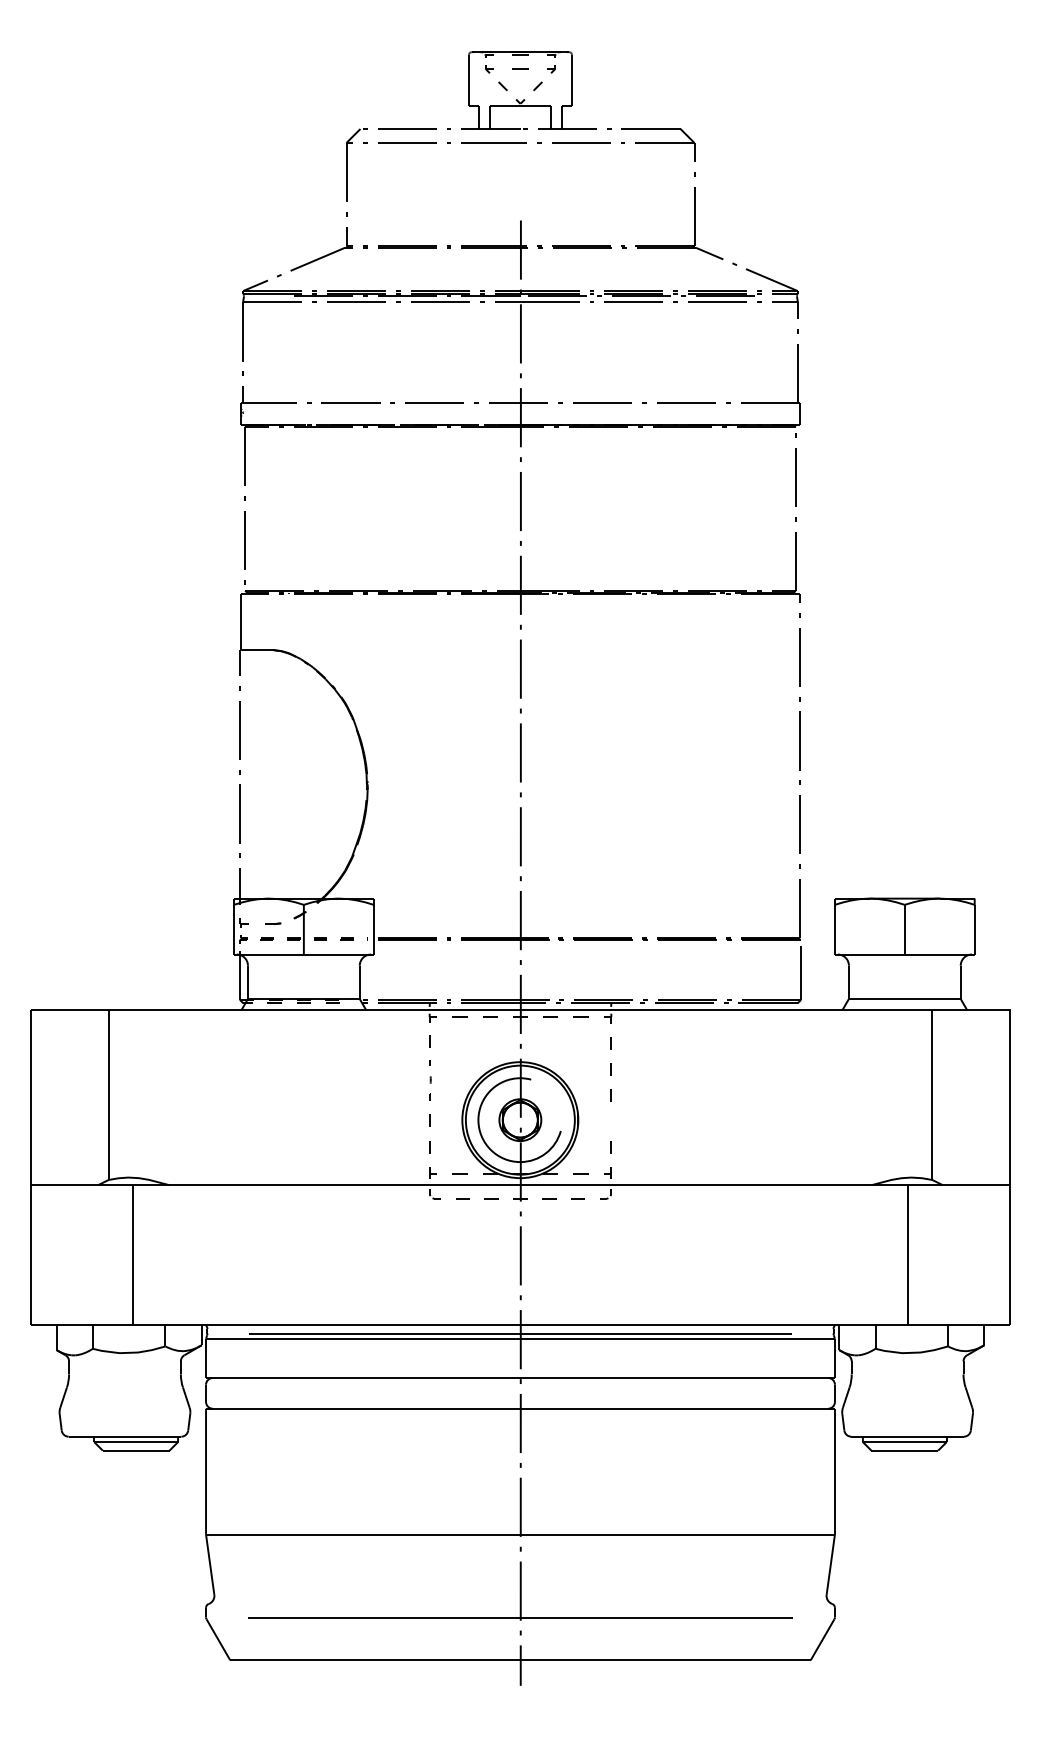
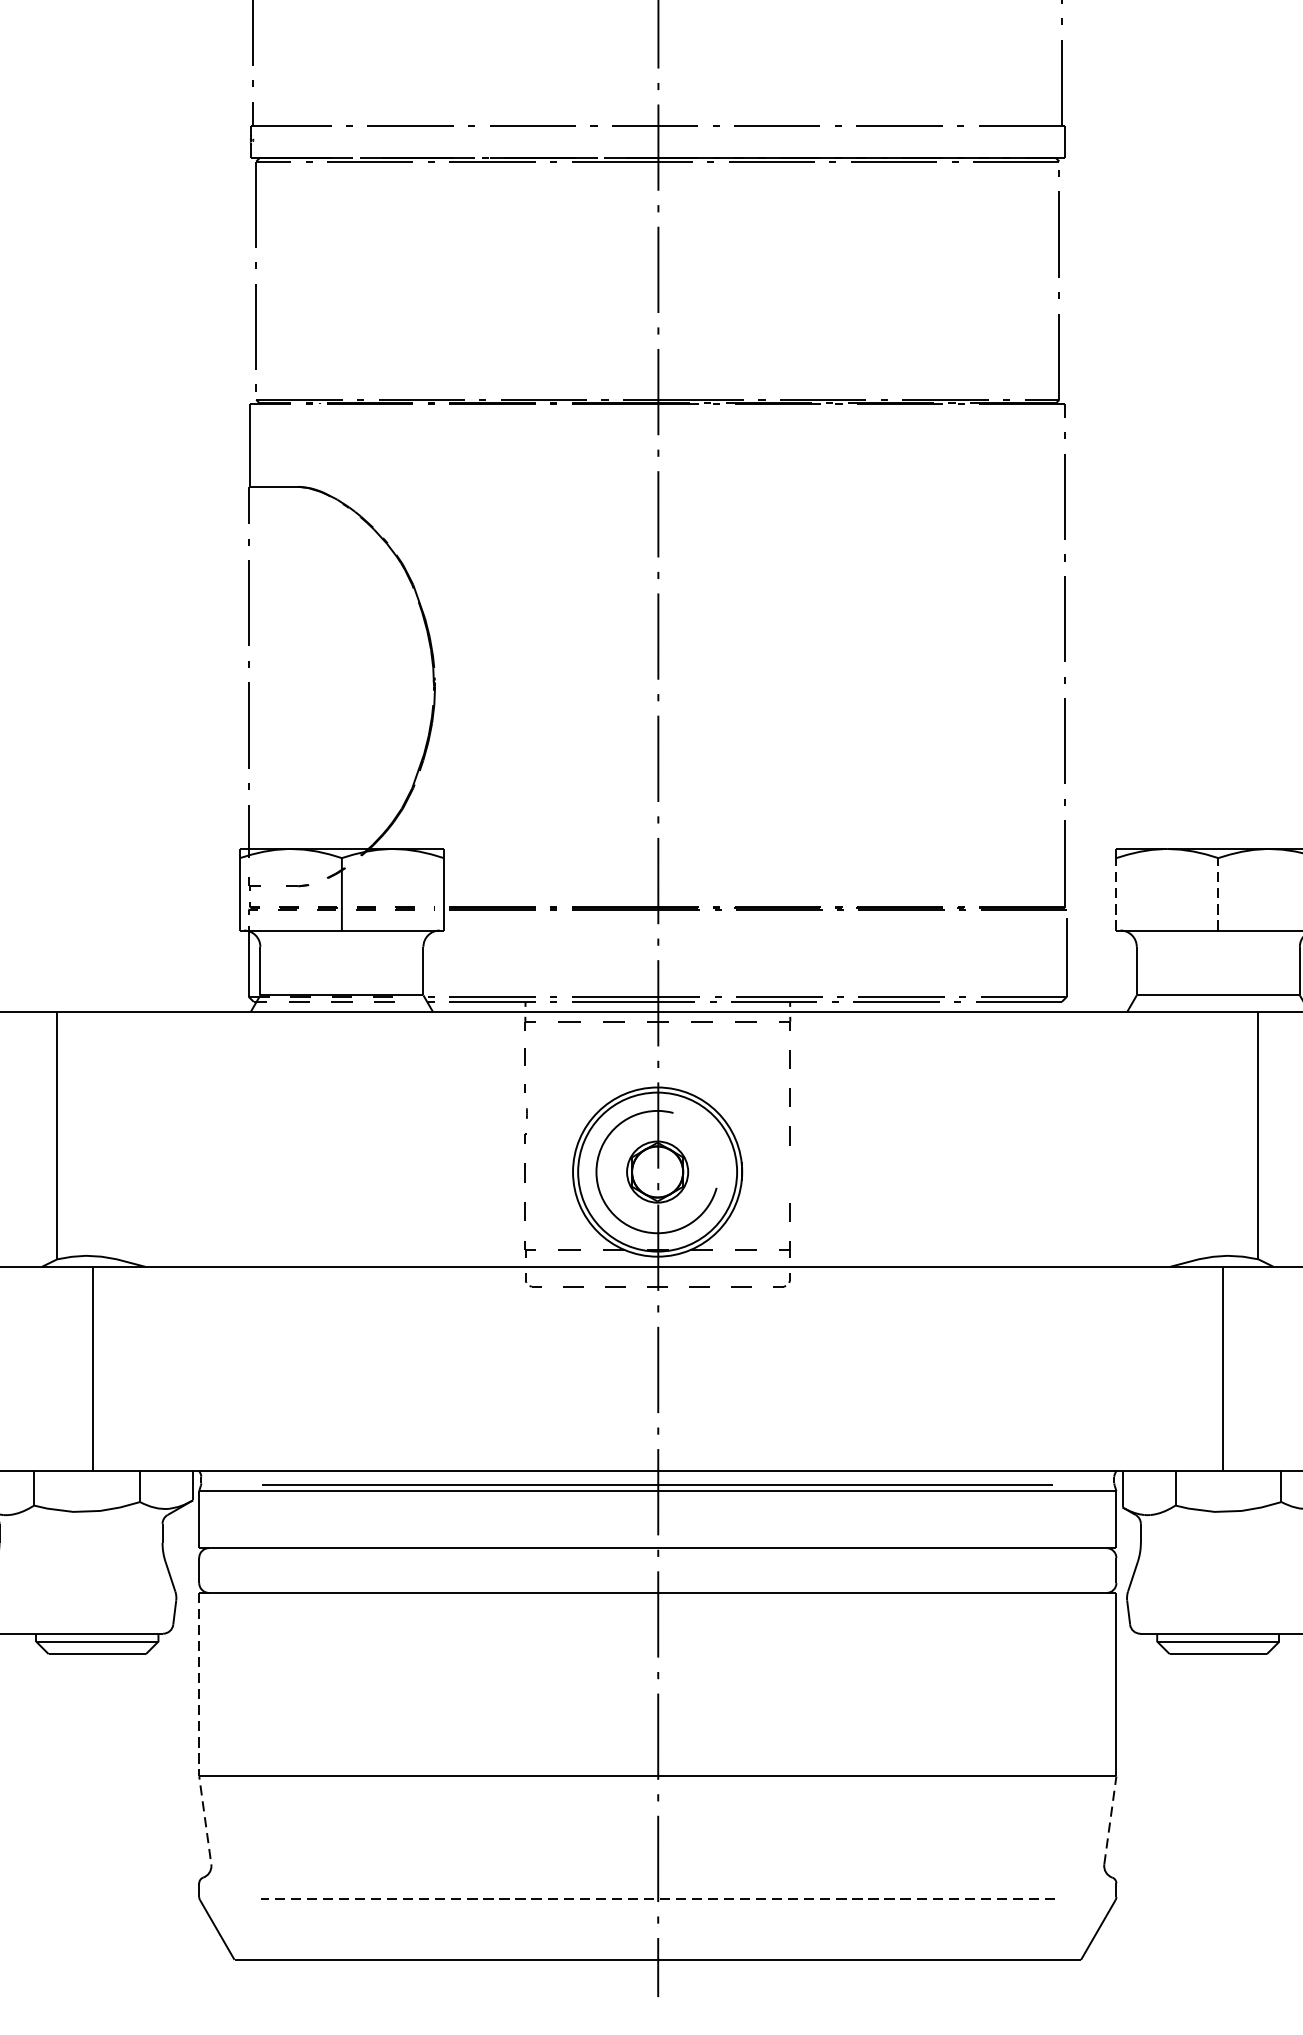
line: (834, 929) -> (1115, 894), solid -> dashed
line: (904, 929) -> (1217, 894), solid -> dashed
line: (206, 1502) -> (199, 1729), solid -> dashed
line: (830, 1564) -> (1109, 1820), solid -> dashed
line: (519, 1618) -> (656, 1898), solid -> dashed

